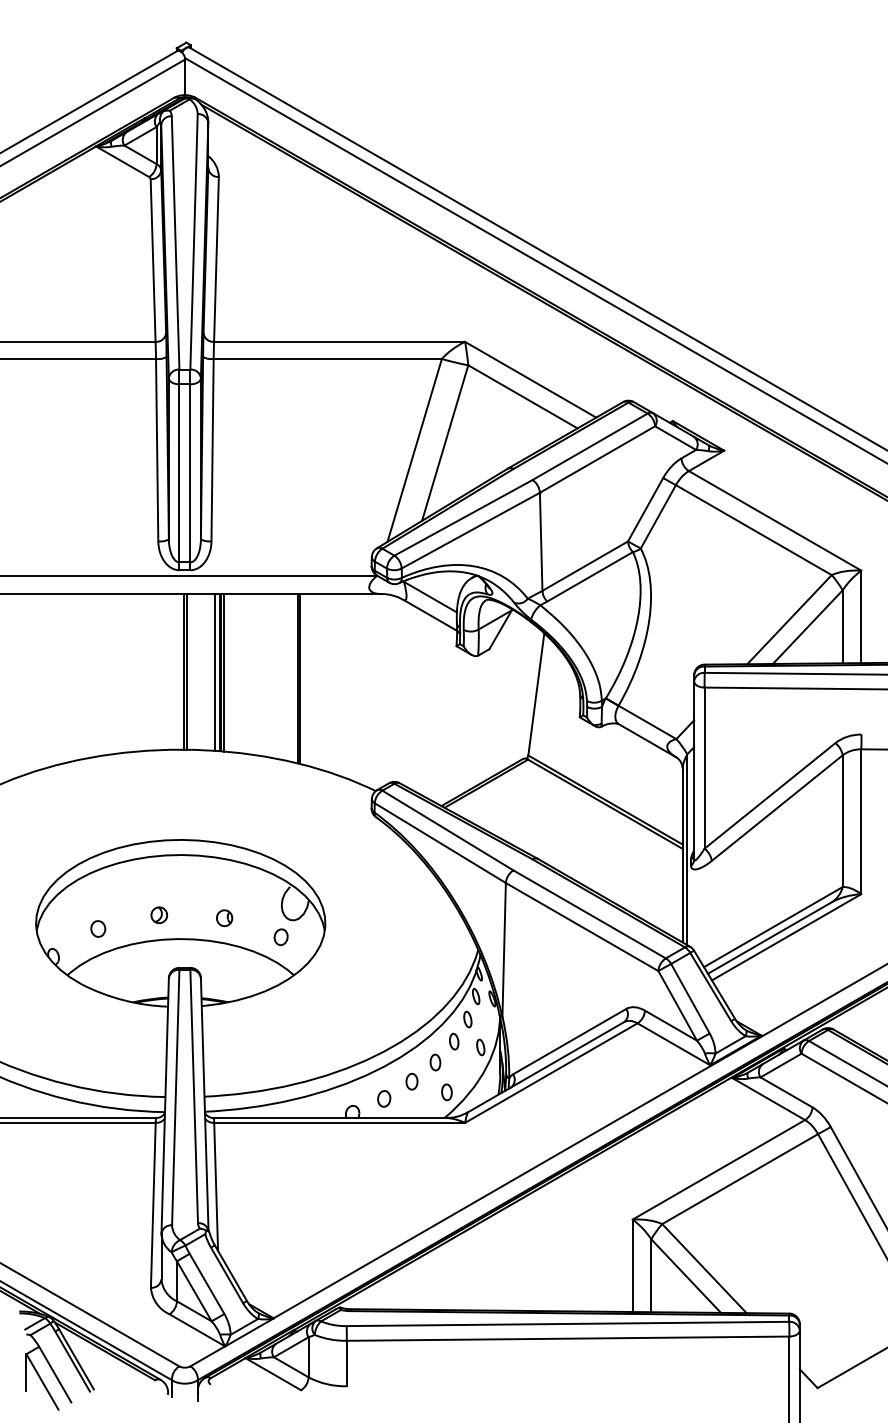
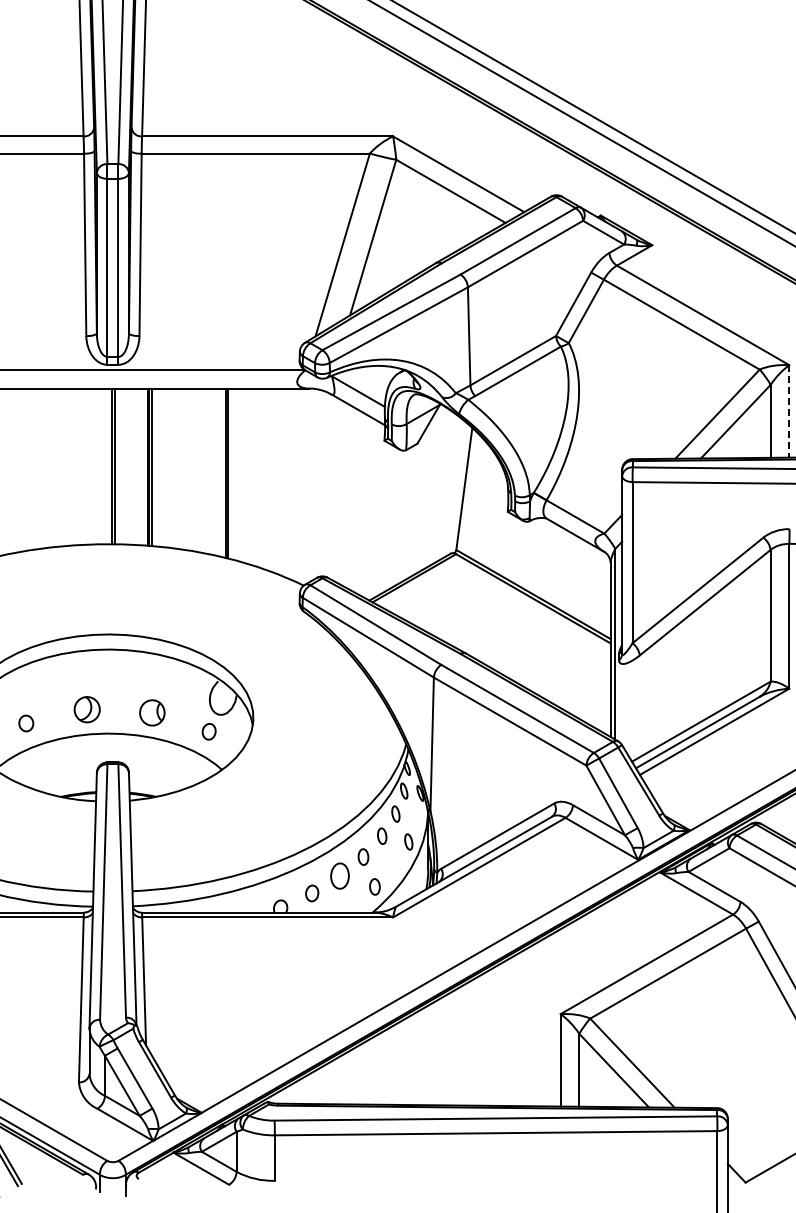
line: (861, 617) -> (789, 412), solid -> dashed
line: (215, 672) -> (143, 467), removed
part: (159, 915) -> (87, 710), size x1.6
part: (224, 917) -> (152, 712), size x1.6
part: (411, 1081) -> (339, 876), size x1.6

